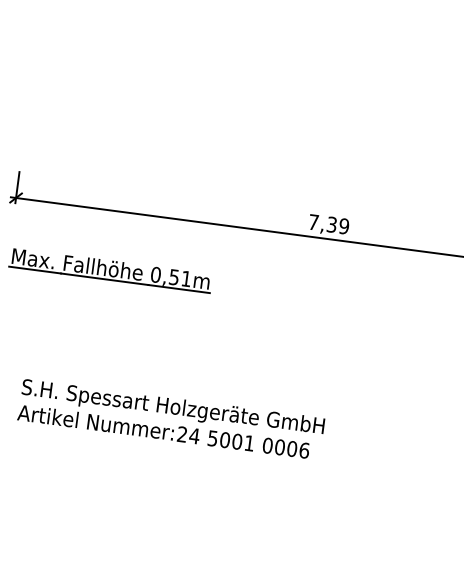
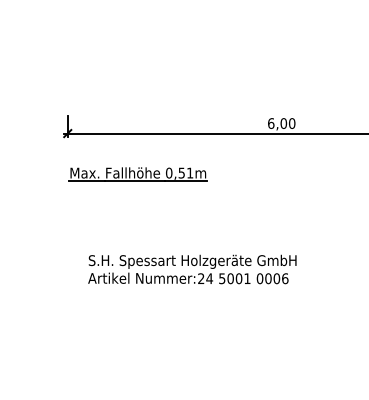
text: (328, 224) -> (281, 123), 7,39 -> 6,00

